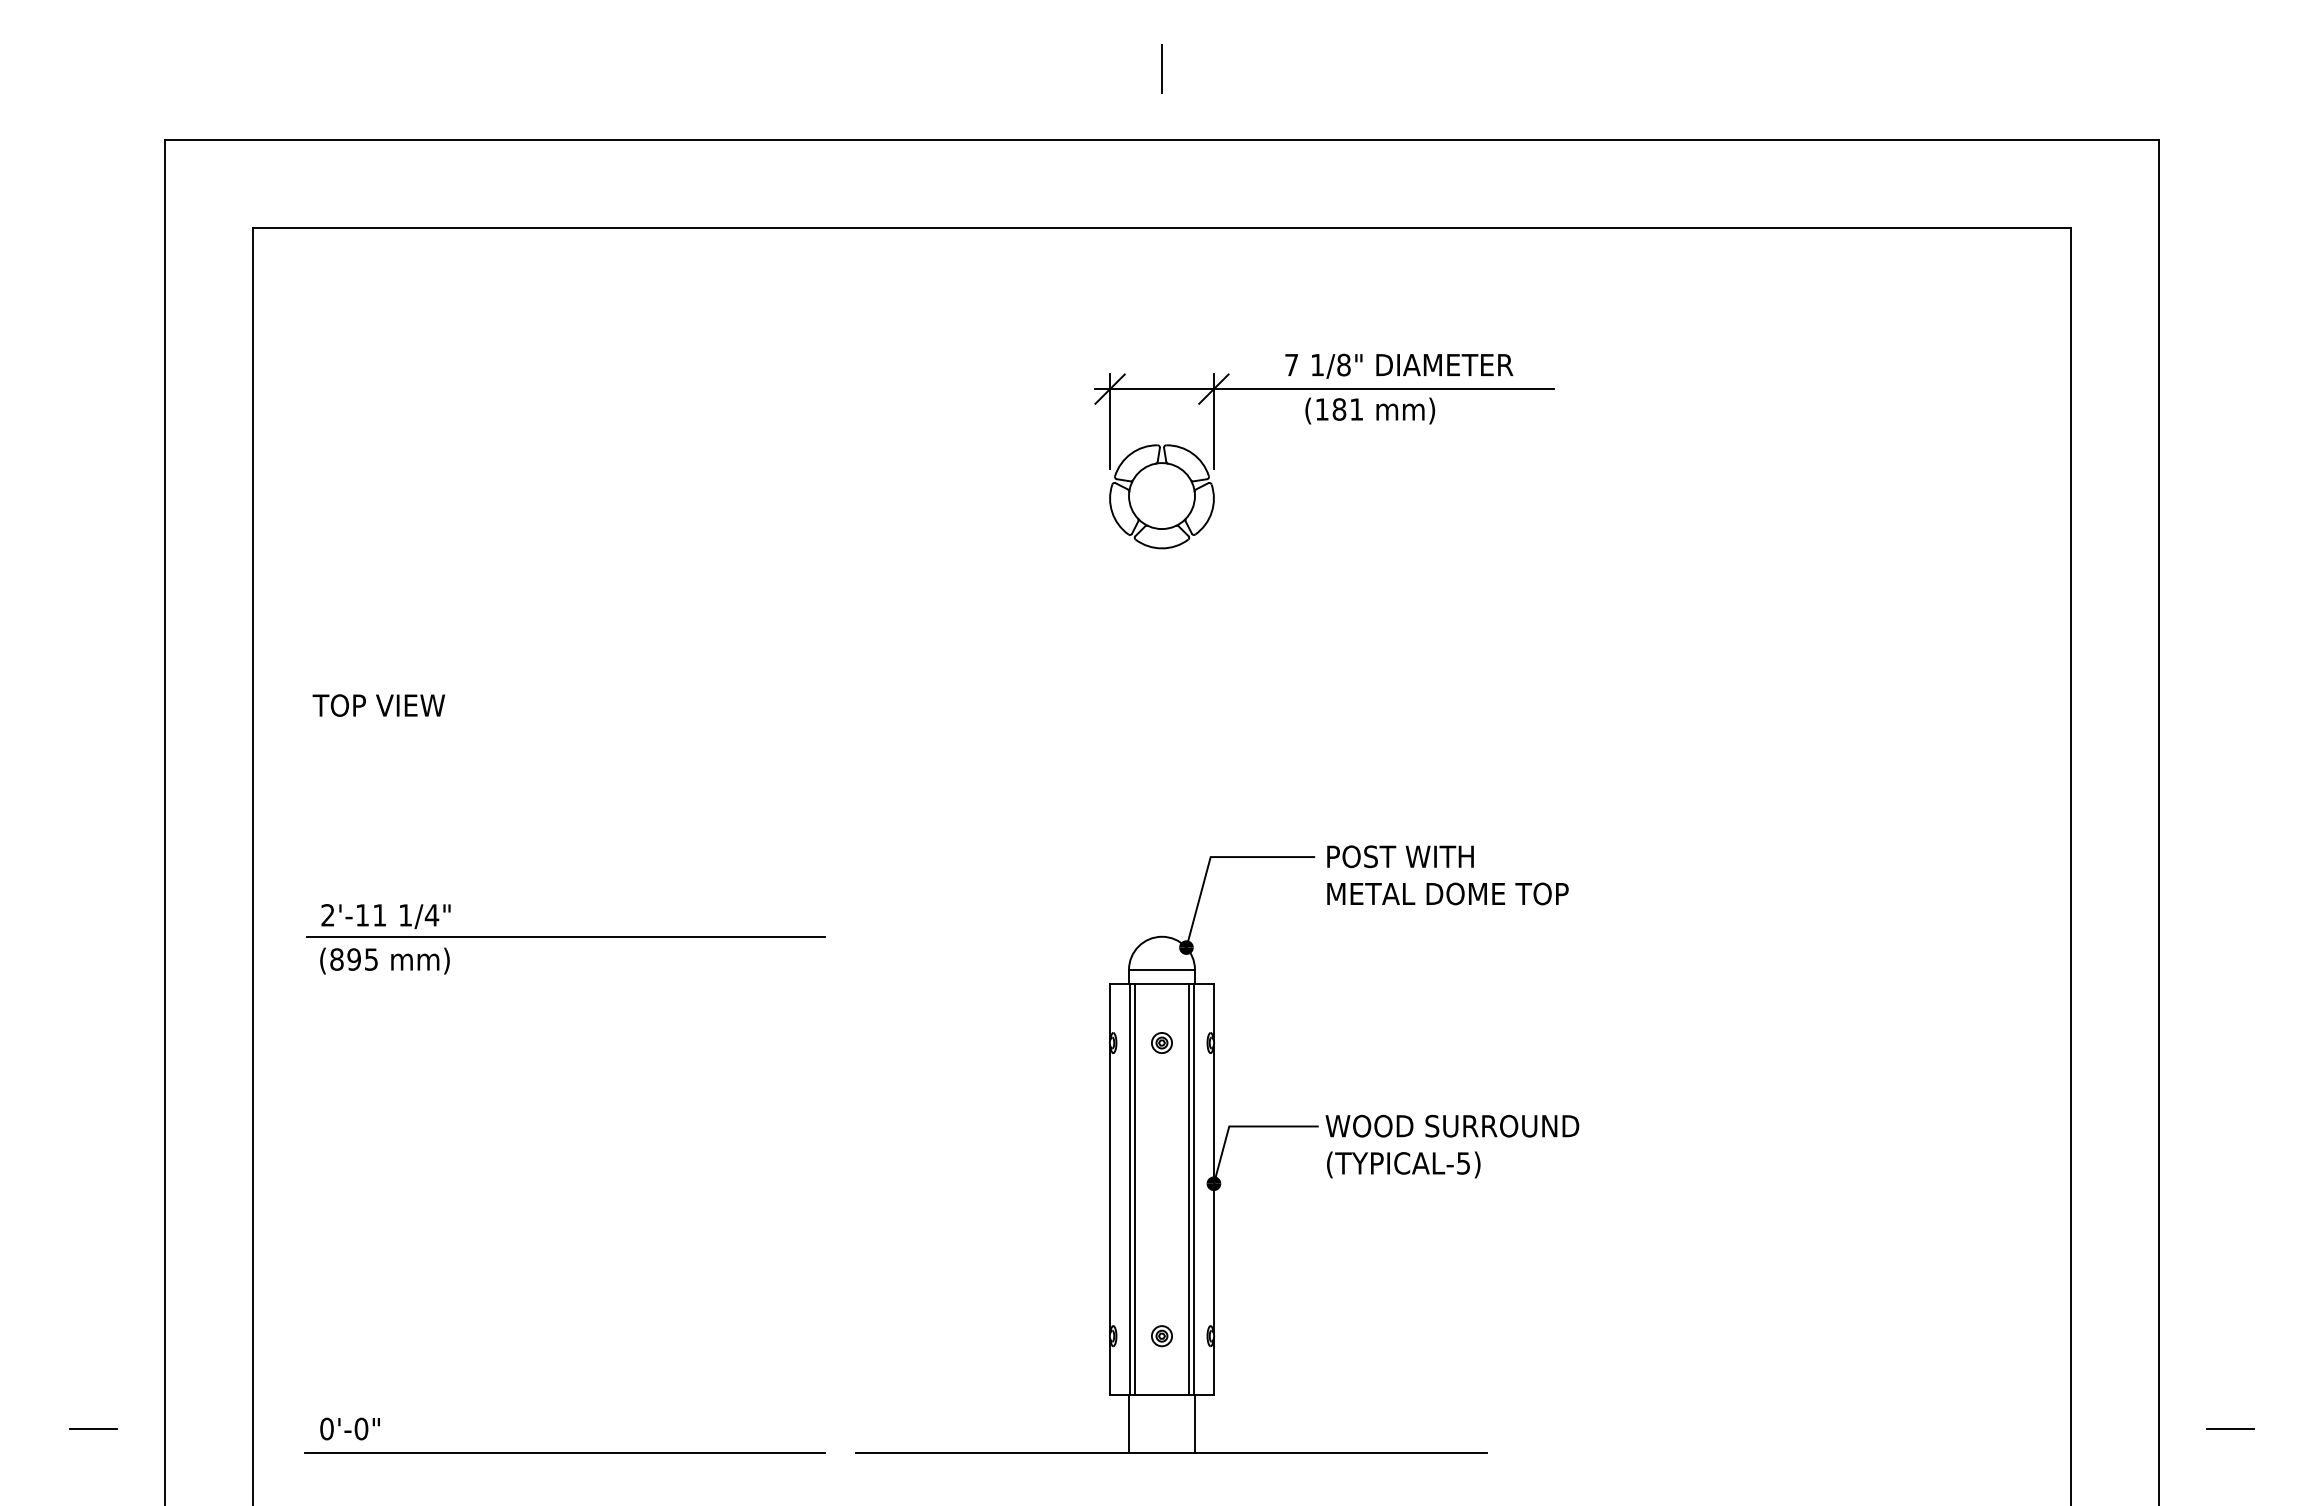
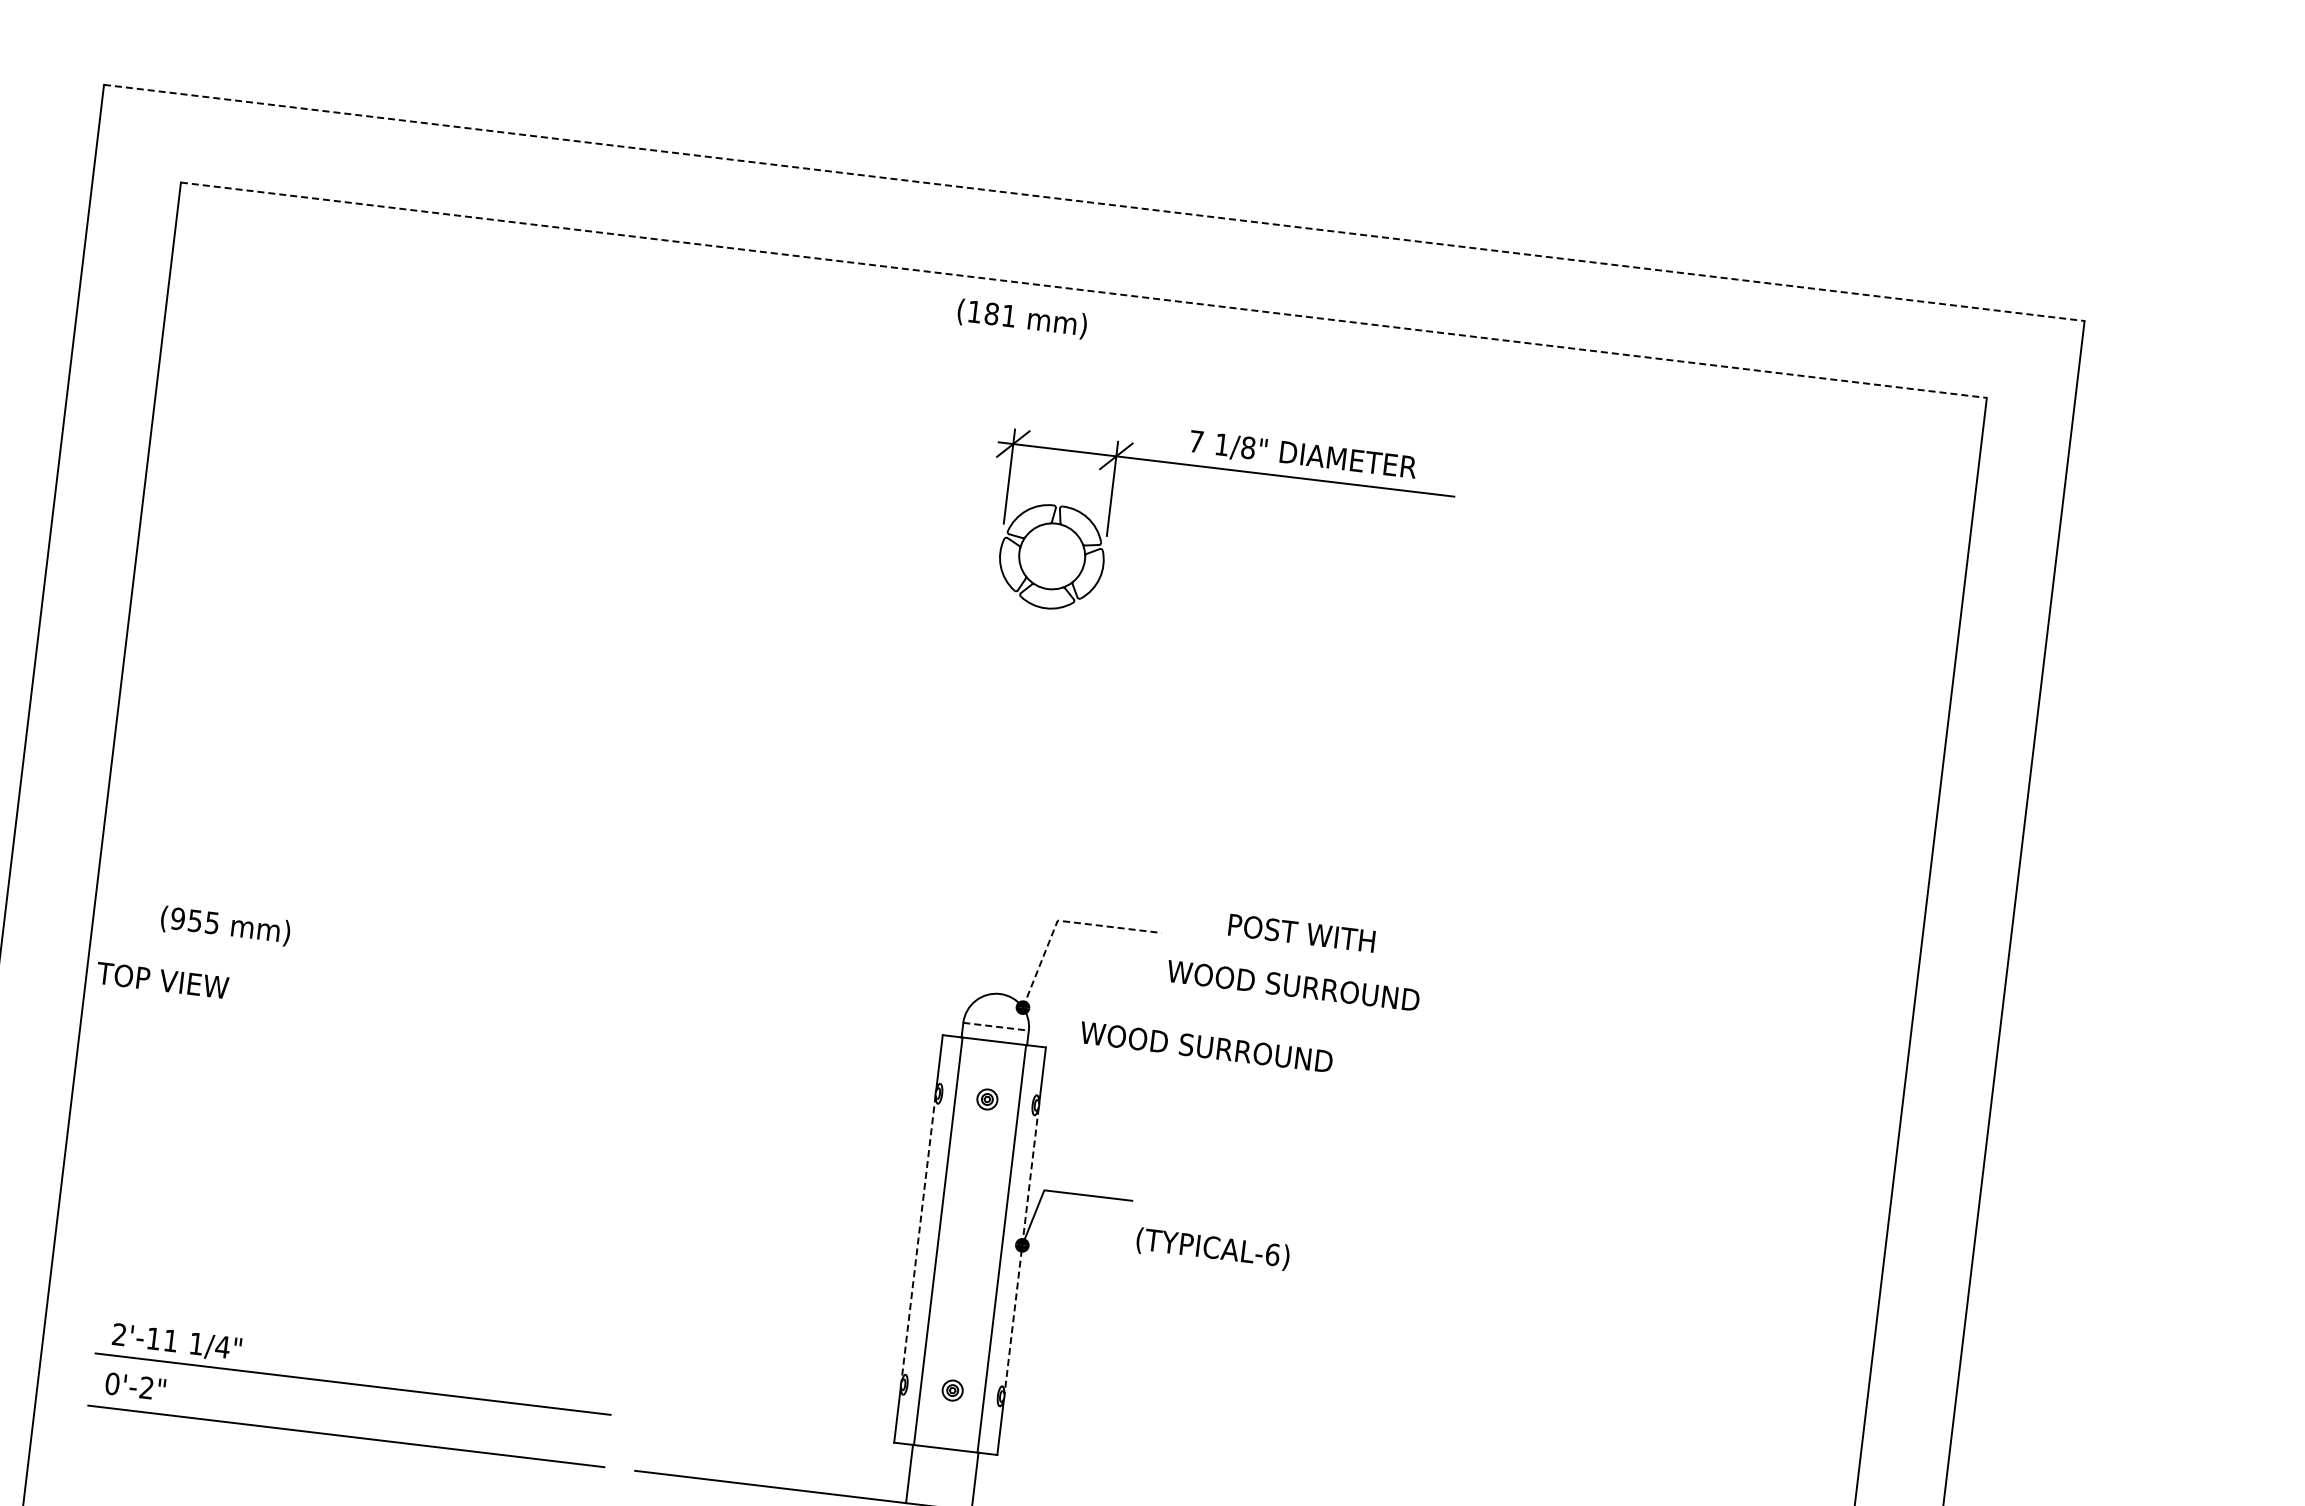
line: (1161, 68) -> (1102, 131), removed
line: (1162, 140) -> (1094, 203), solid -> dashed
line: (1162, 228) -> (1084, 290), solid -> dashed
text: (1369, 410) -> (1021, 318), moved
text: (378, 705) -> (162, 980), moved
text: (1400, 856) -> (1301, 933), moved
line: (1215, 857) -> (1062, 921), solid -> dashed
text: (1452, 893) -> (1293, 985), METAL DOME TOP -> WOOD SURROUND
part: (565, 936) -> (352, 1383), moved
text: (345, 959) -> (186, 919), (895 -> (955
line: (1161, 969) -> (995, 1026), solid -> dashed
text: (1452, 1125) -> (1206, 1046), moved
text: (1463, 1163) -> (1272, 1254), (TYPICAL-5) -> (TYPICAL-6)
line: (1134, 1189) -> (942, 1241), removed
line: (1189, 1189) -> (997, 1248), removed
line: (1110, 1190) -> (918, 1239), solid -> dashed
line: (1213, 1190) -> (1021, 1252), solid -> dashed
text: (361, 1428) -> (146, 1387), 0'-0" -> 0'-2"

